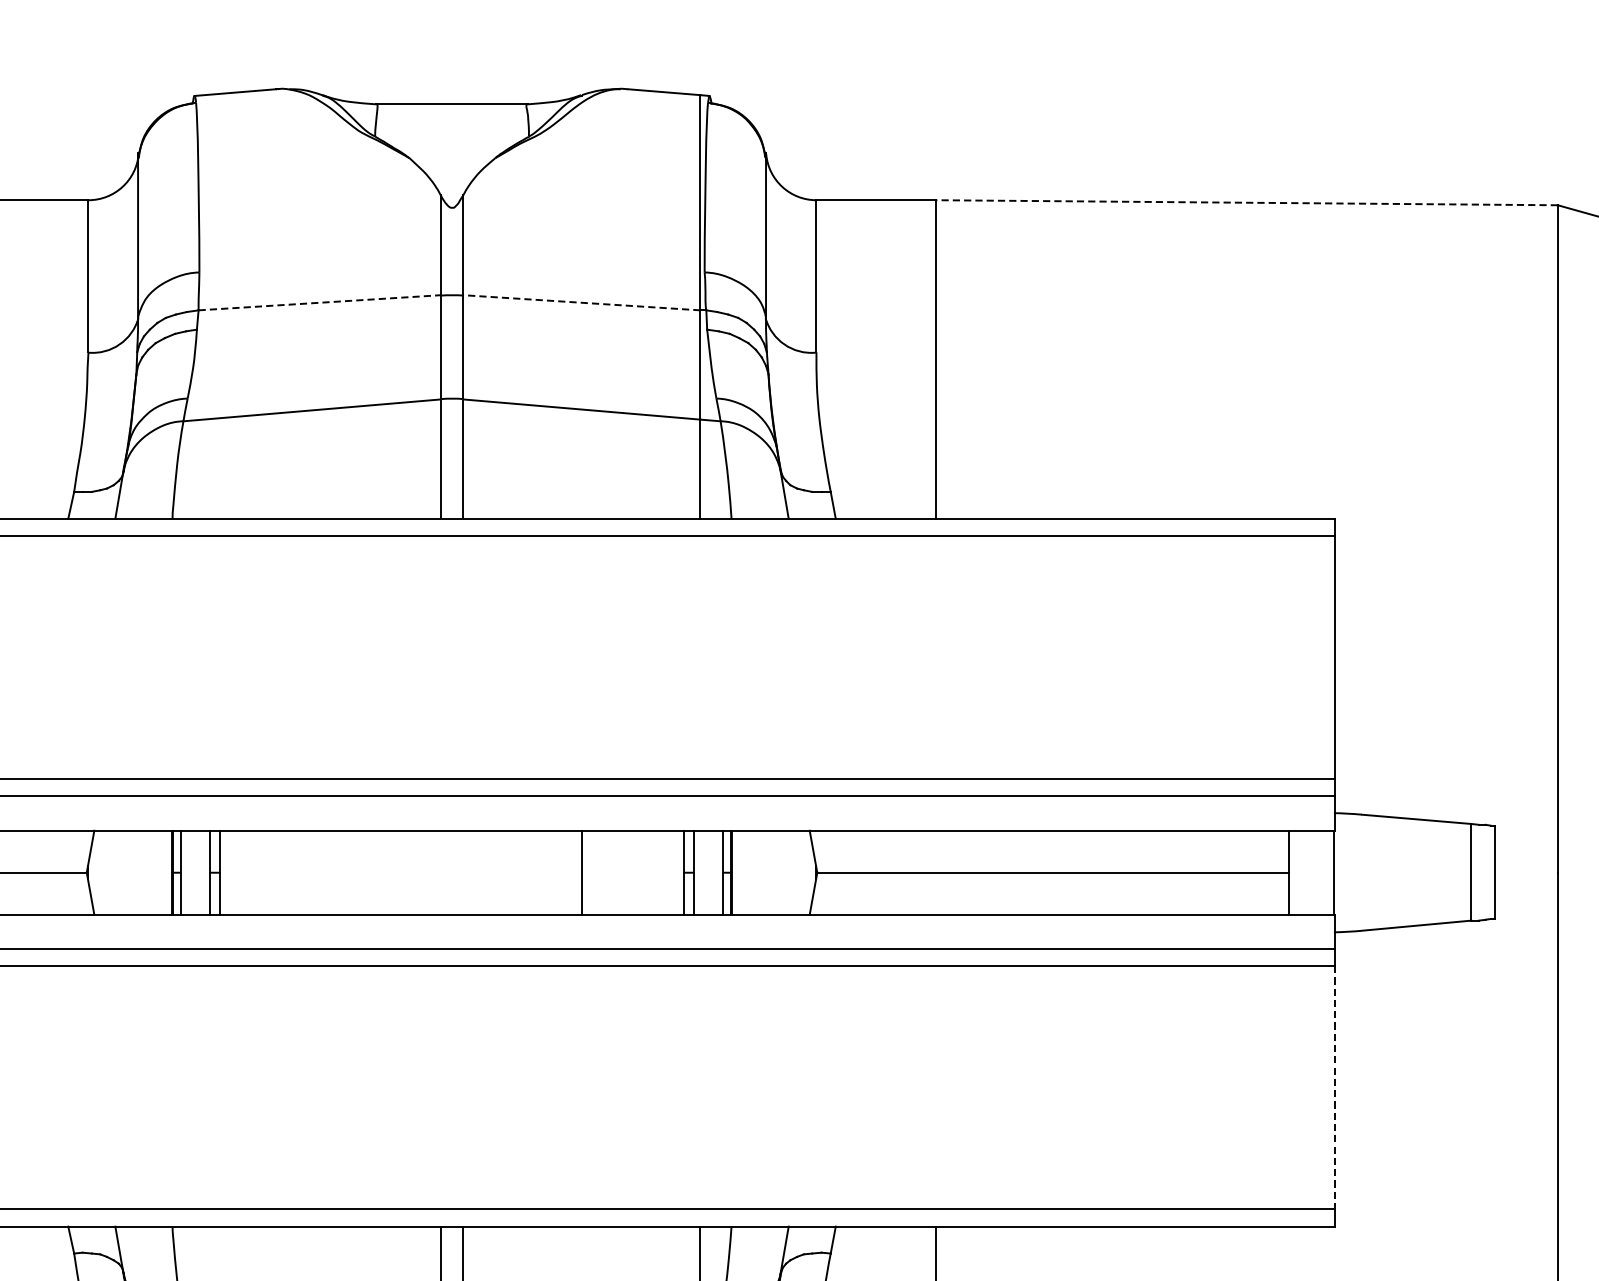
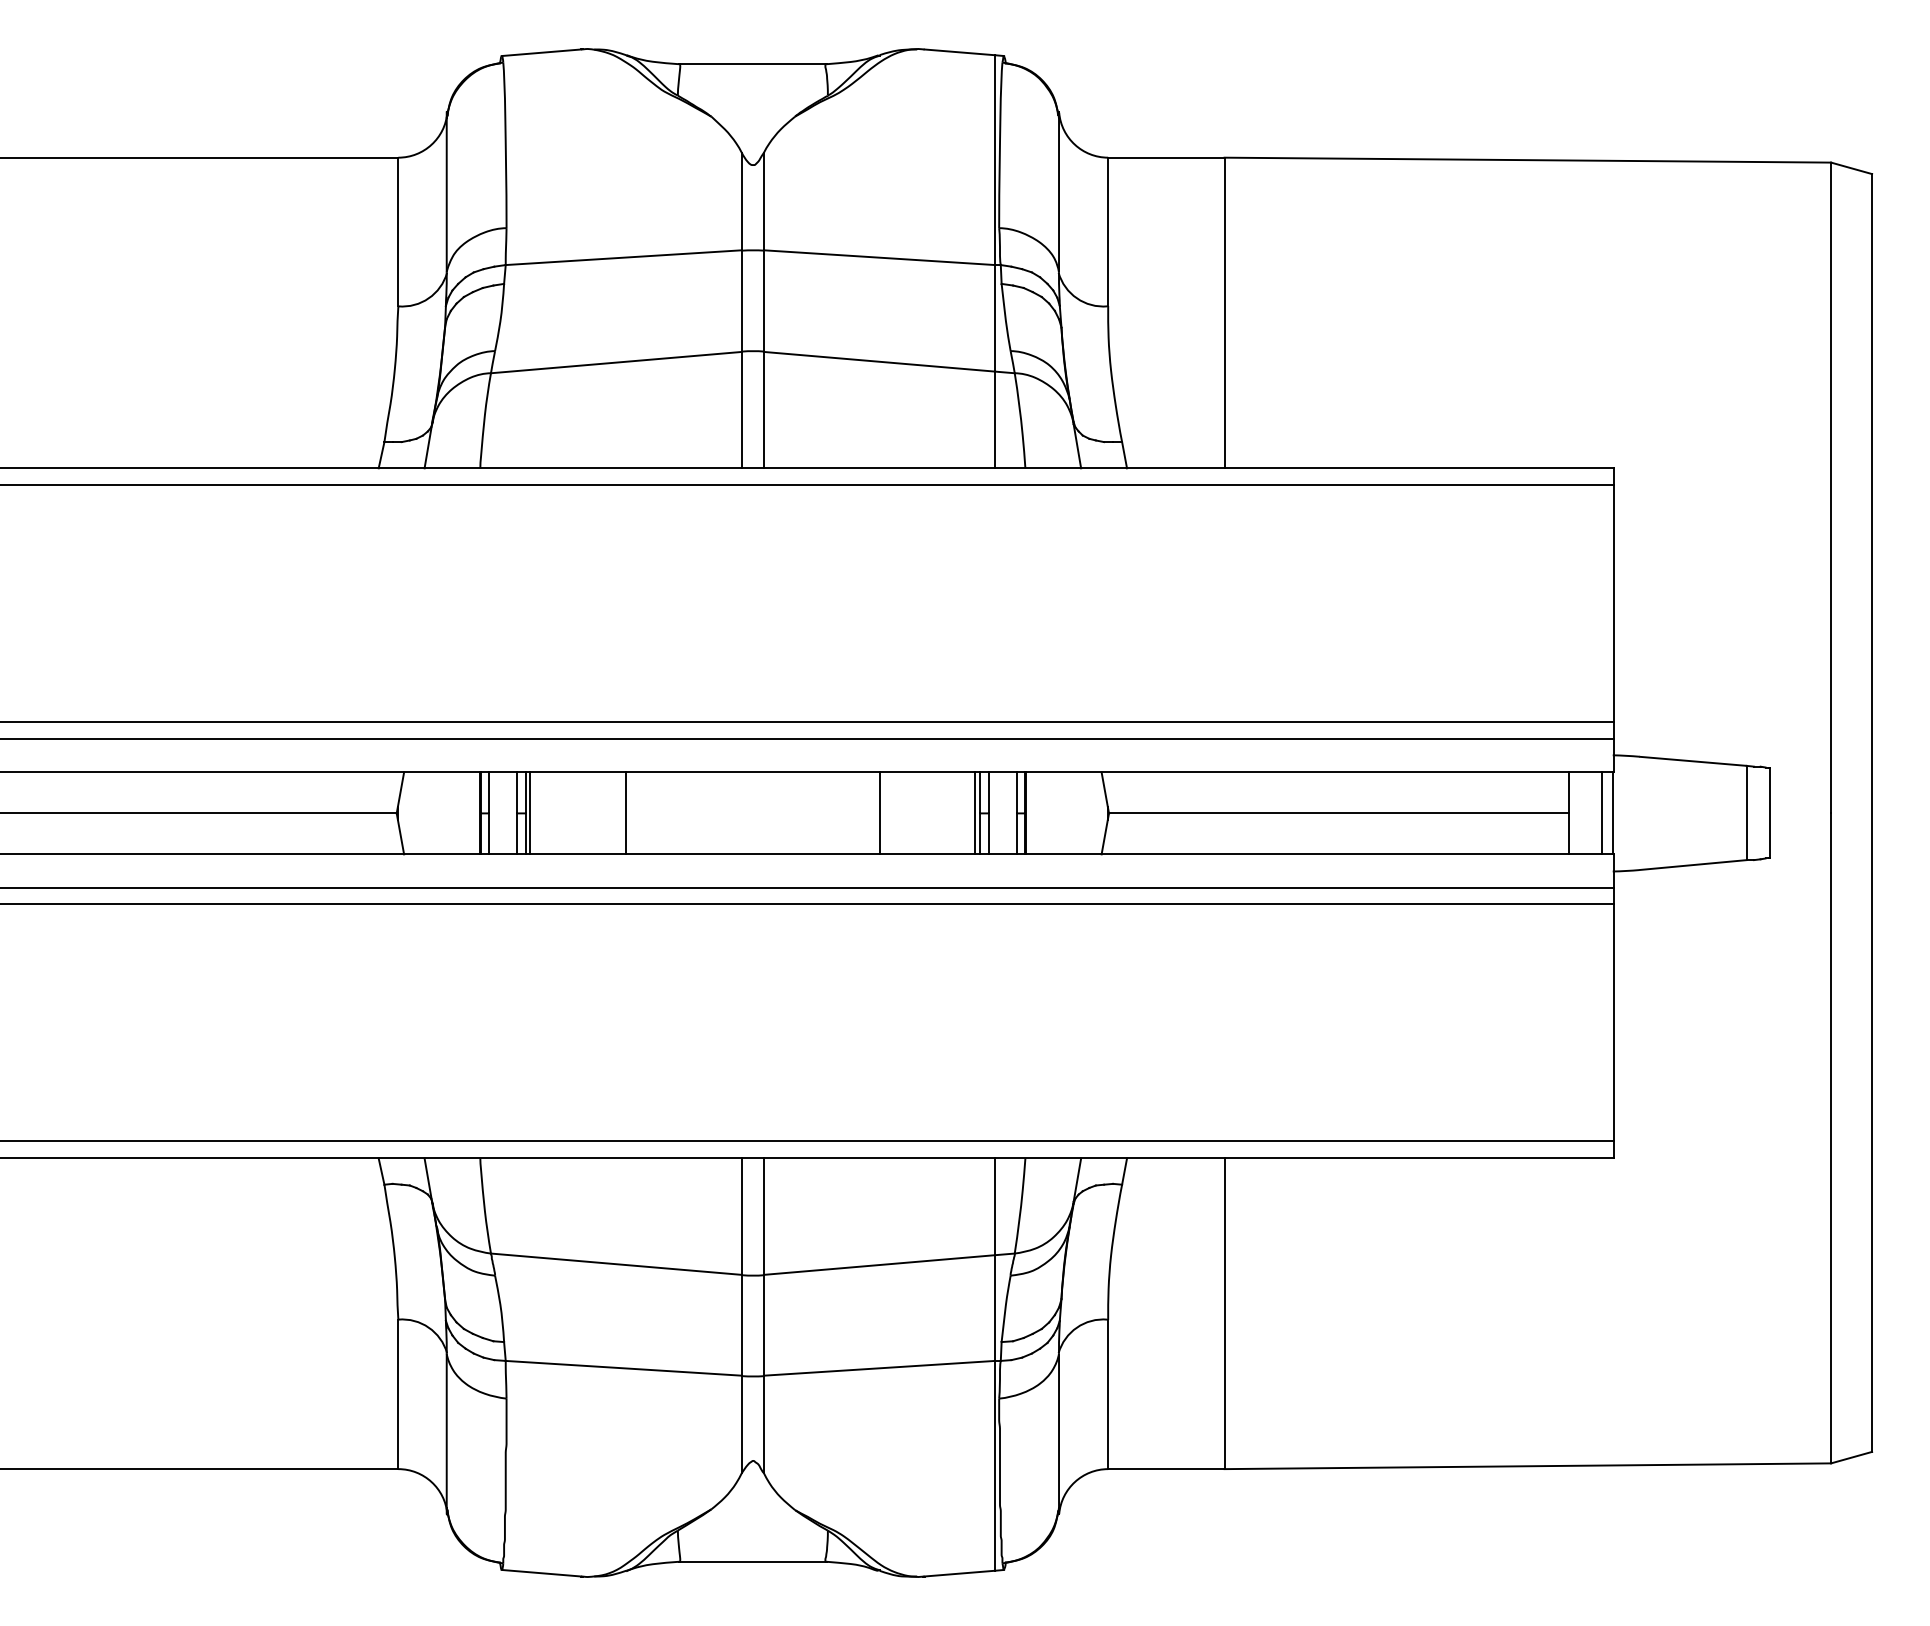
line: (1246, 203) -> (1527, 160), dashed -> solid
line: (320, 302) -> (624, 257), dashed -> solid
line: (581, 302) -> (879, 257), dashed -> solid
line: (223, 872) -> (530, 813), added
line: (322, 872) -> (626, 813), added
line: (680, 872) -> (975, 813), added
line: (1322, 872) -> (1601, 813), added
line: (1334, 1088) -> (1613, 1023), dashed -> solid

